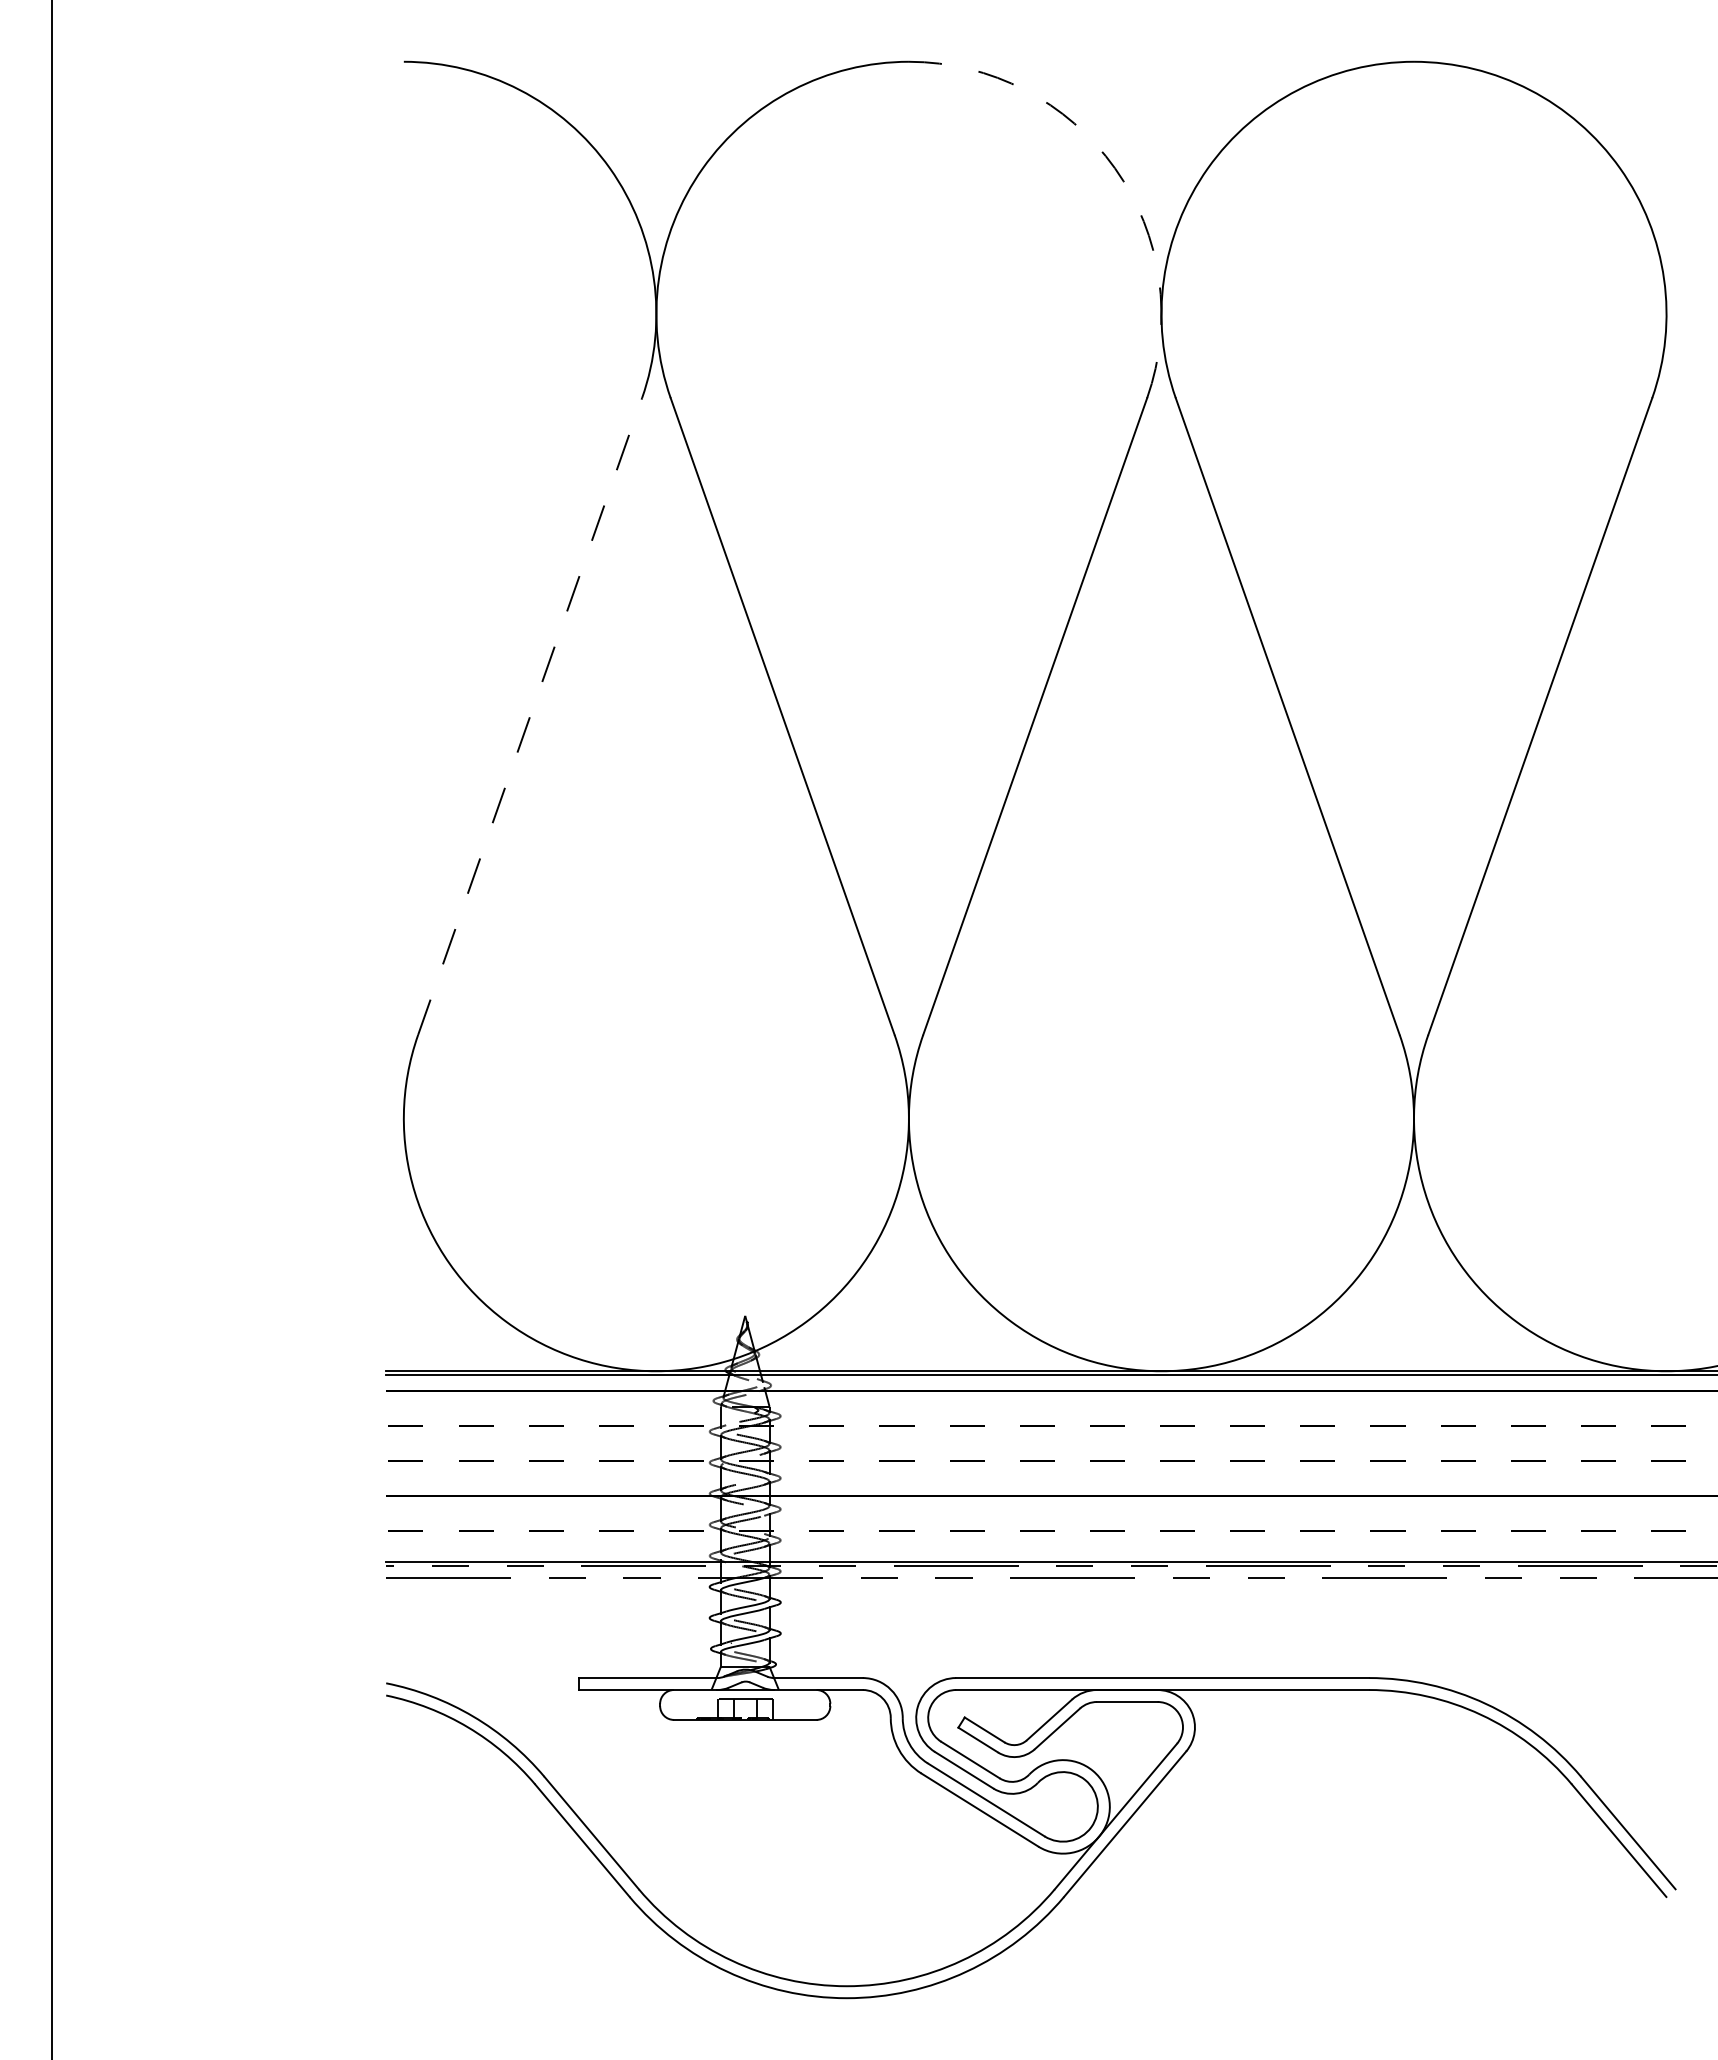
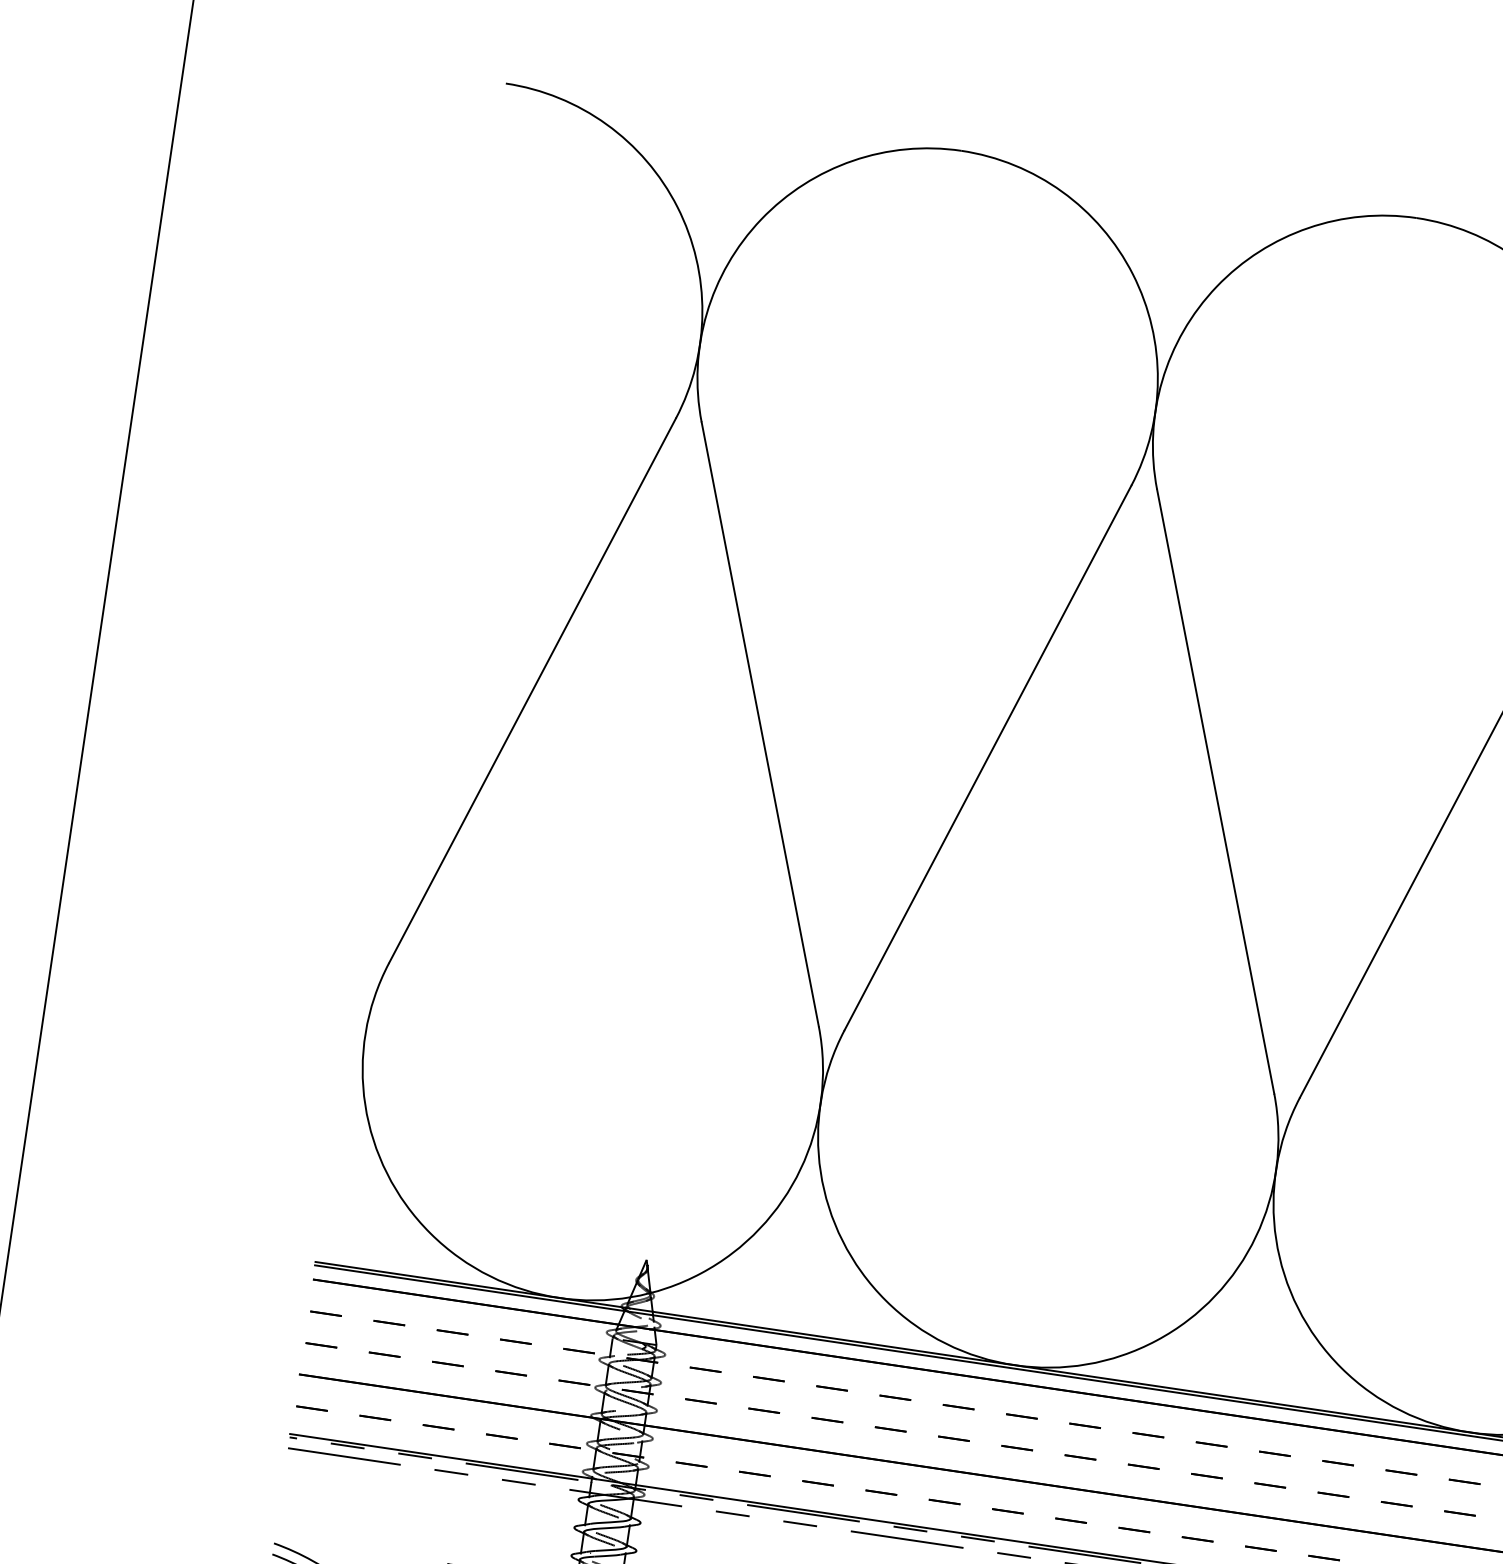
arc: (1115, 168) -> (1133, 274), dashed -> solid
line: (530, 716) -> (532, 690), dashed -> solid

